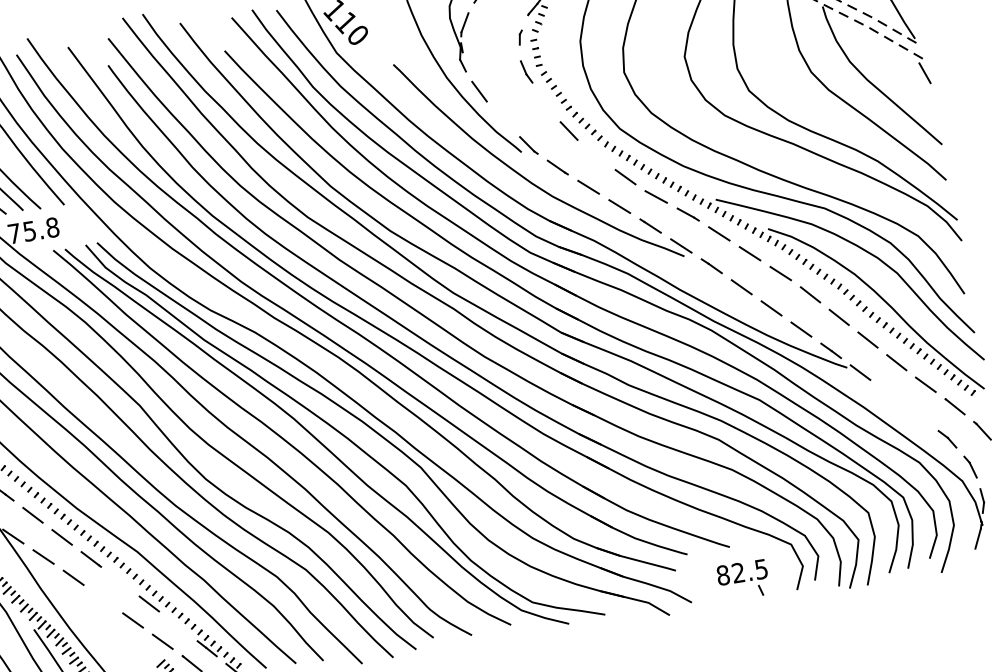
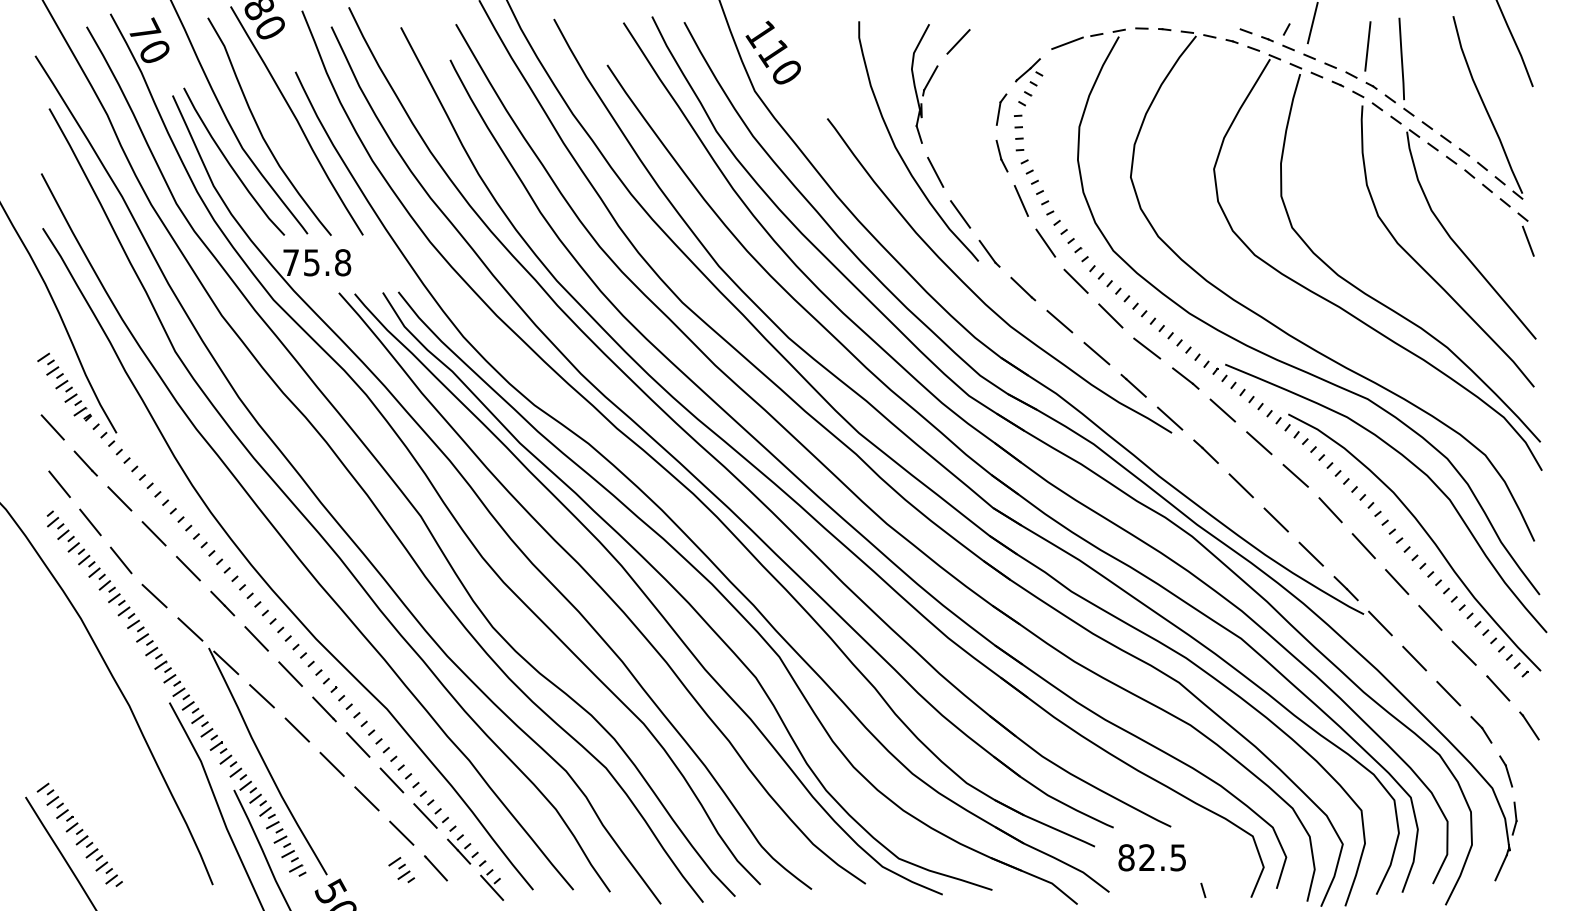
part: (520, 37) -> (1001, 109), size x1.67
line: (546, 102) -> (1021, 200), added
line: (502, 119) -> (960, 214), added
line: (595, 155) -> (1075, 280), added
line: (889, 394) -> (1414, 658), added
line: (918, 416) -> (1448, 693), added
text: (741, 572) -> (1151, 857), moved
line: (120, 581) -> (358, 744), added
line: (102, 598) -> (331, 763), added
line: (178, 625) -> (425, 815), added

